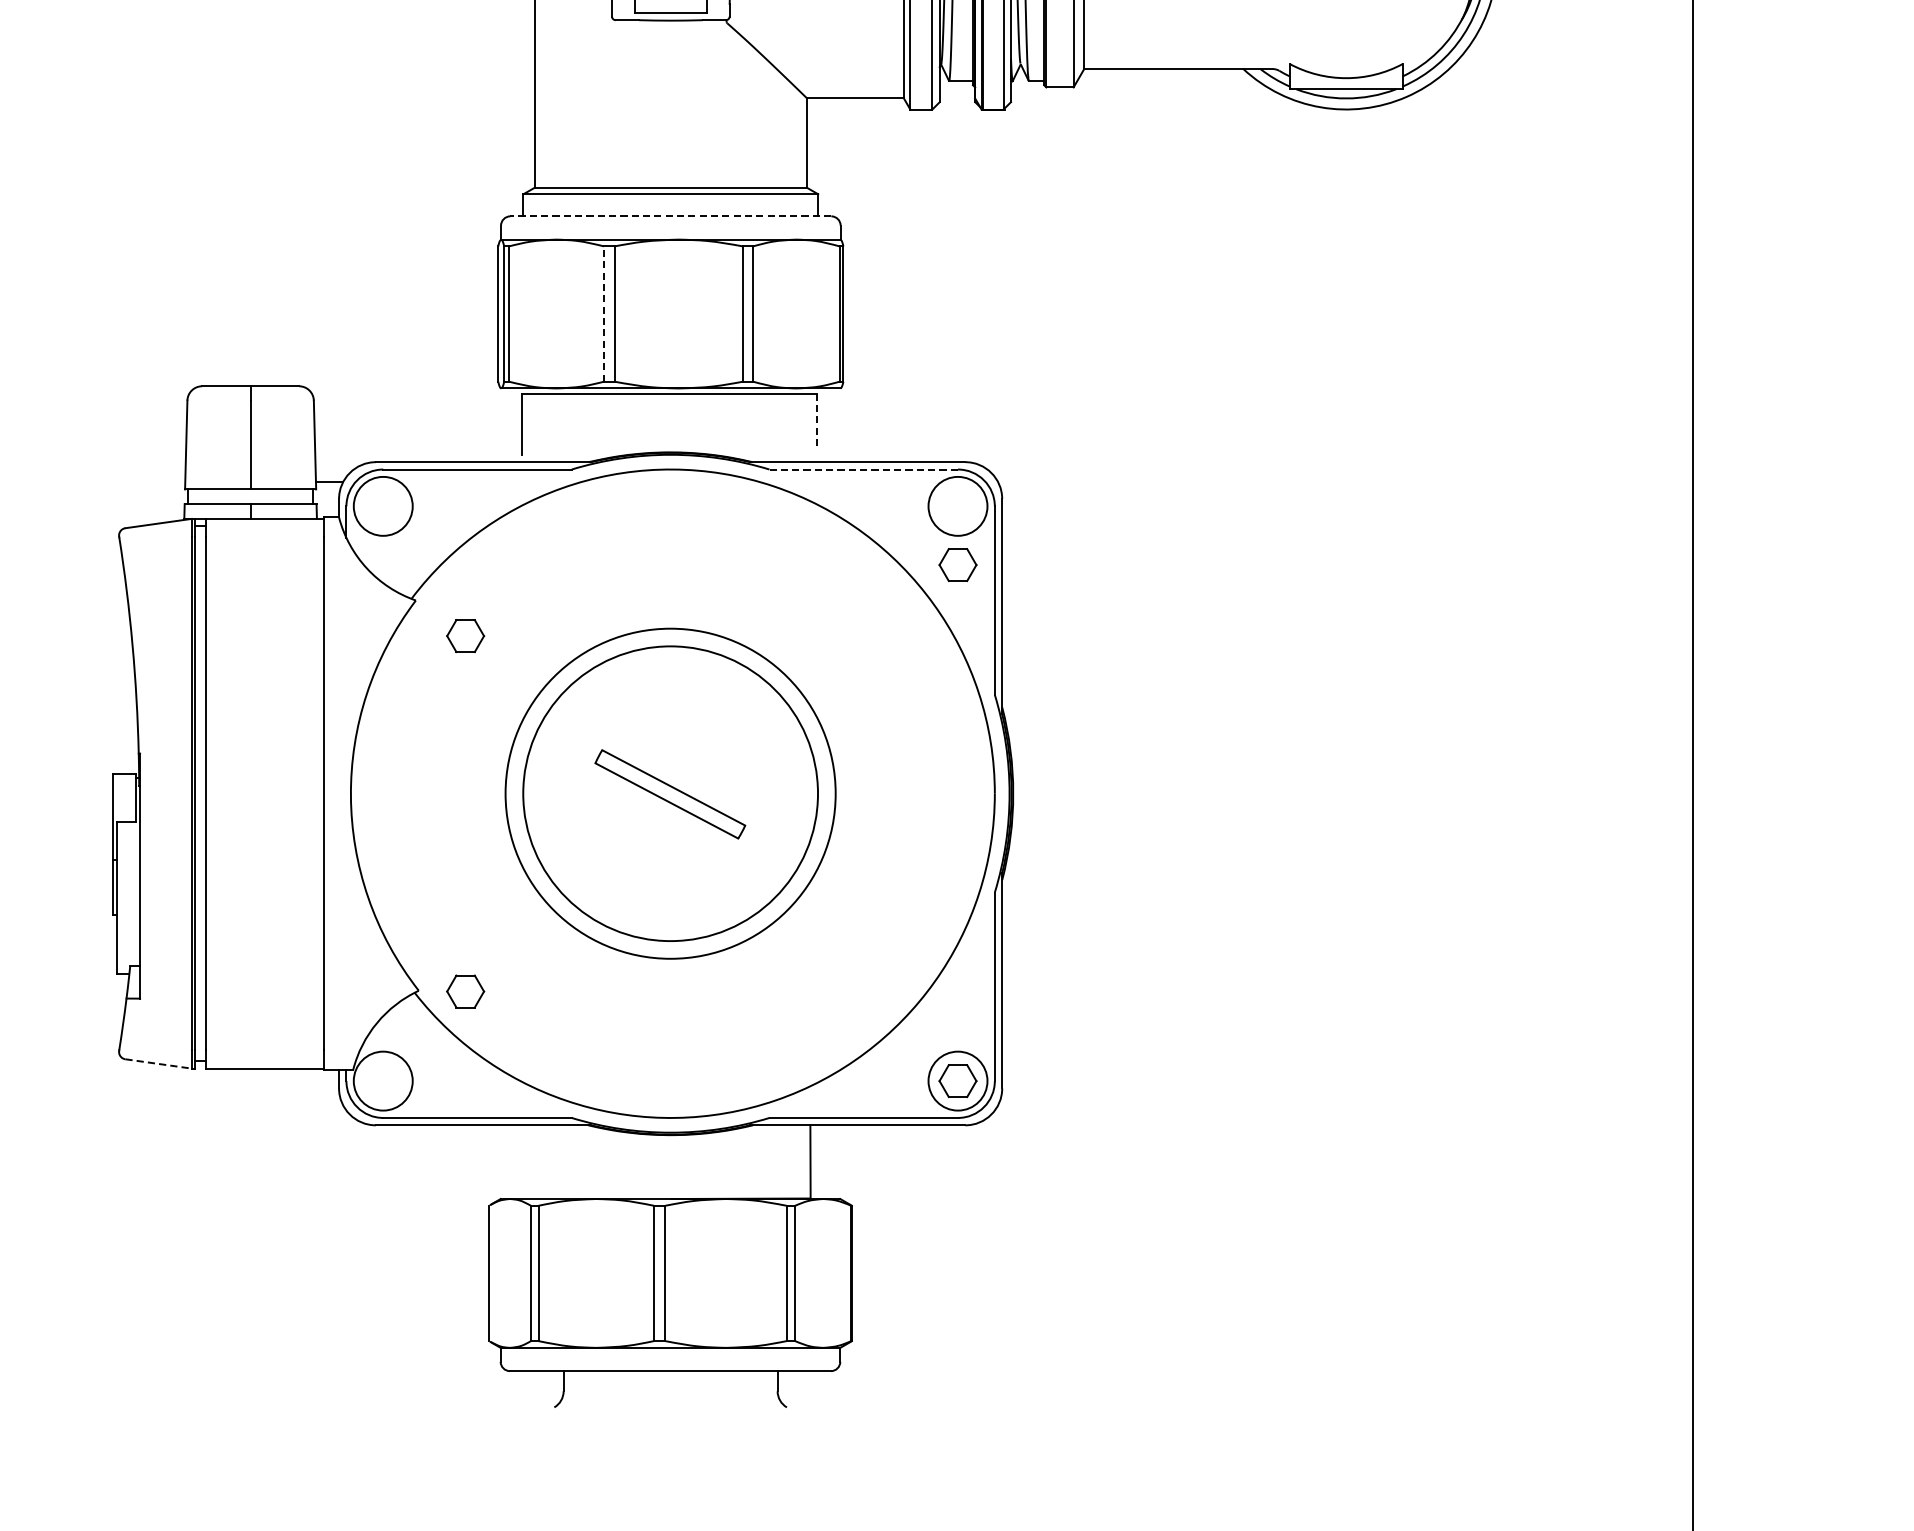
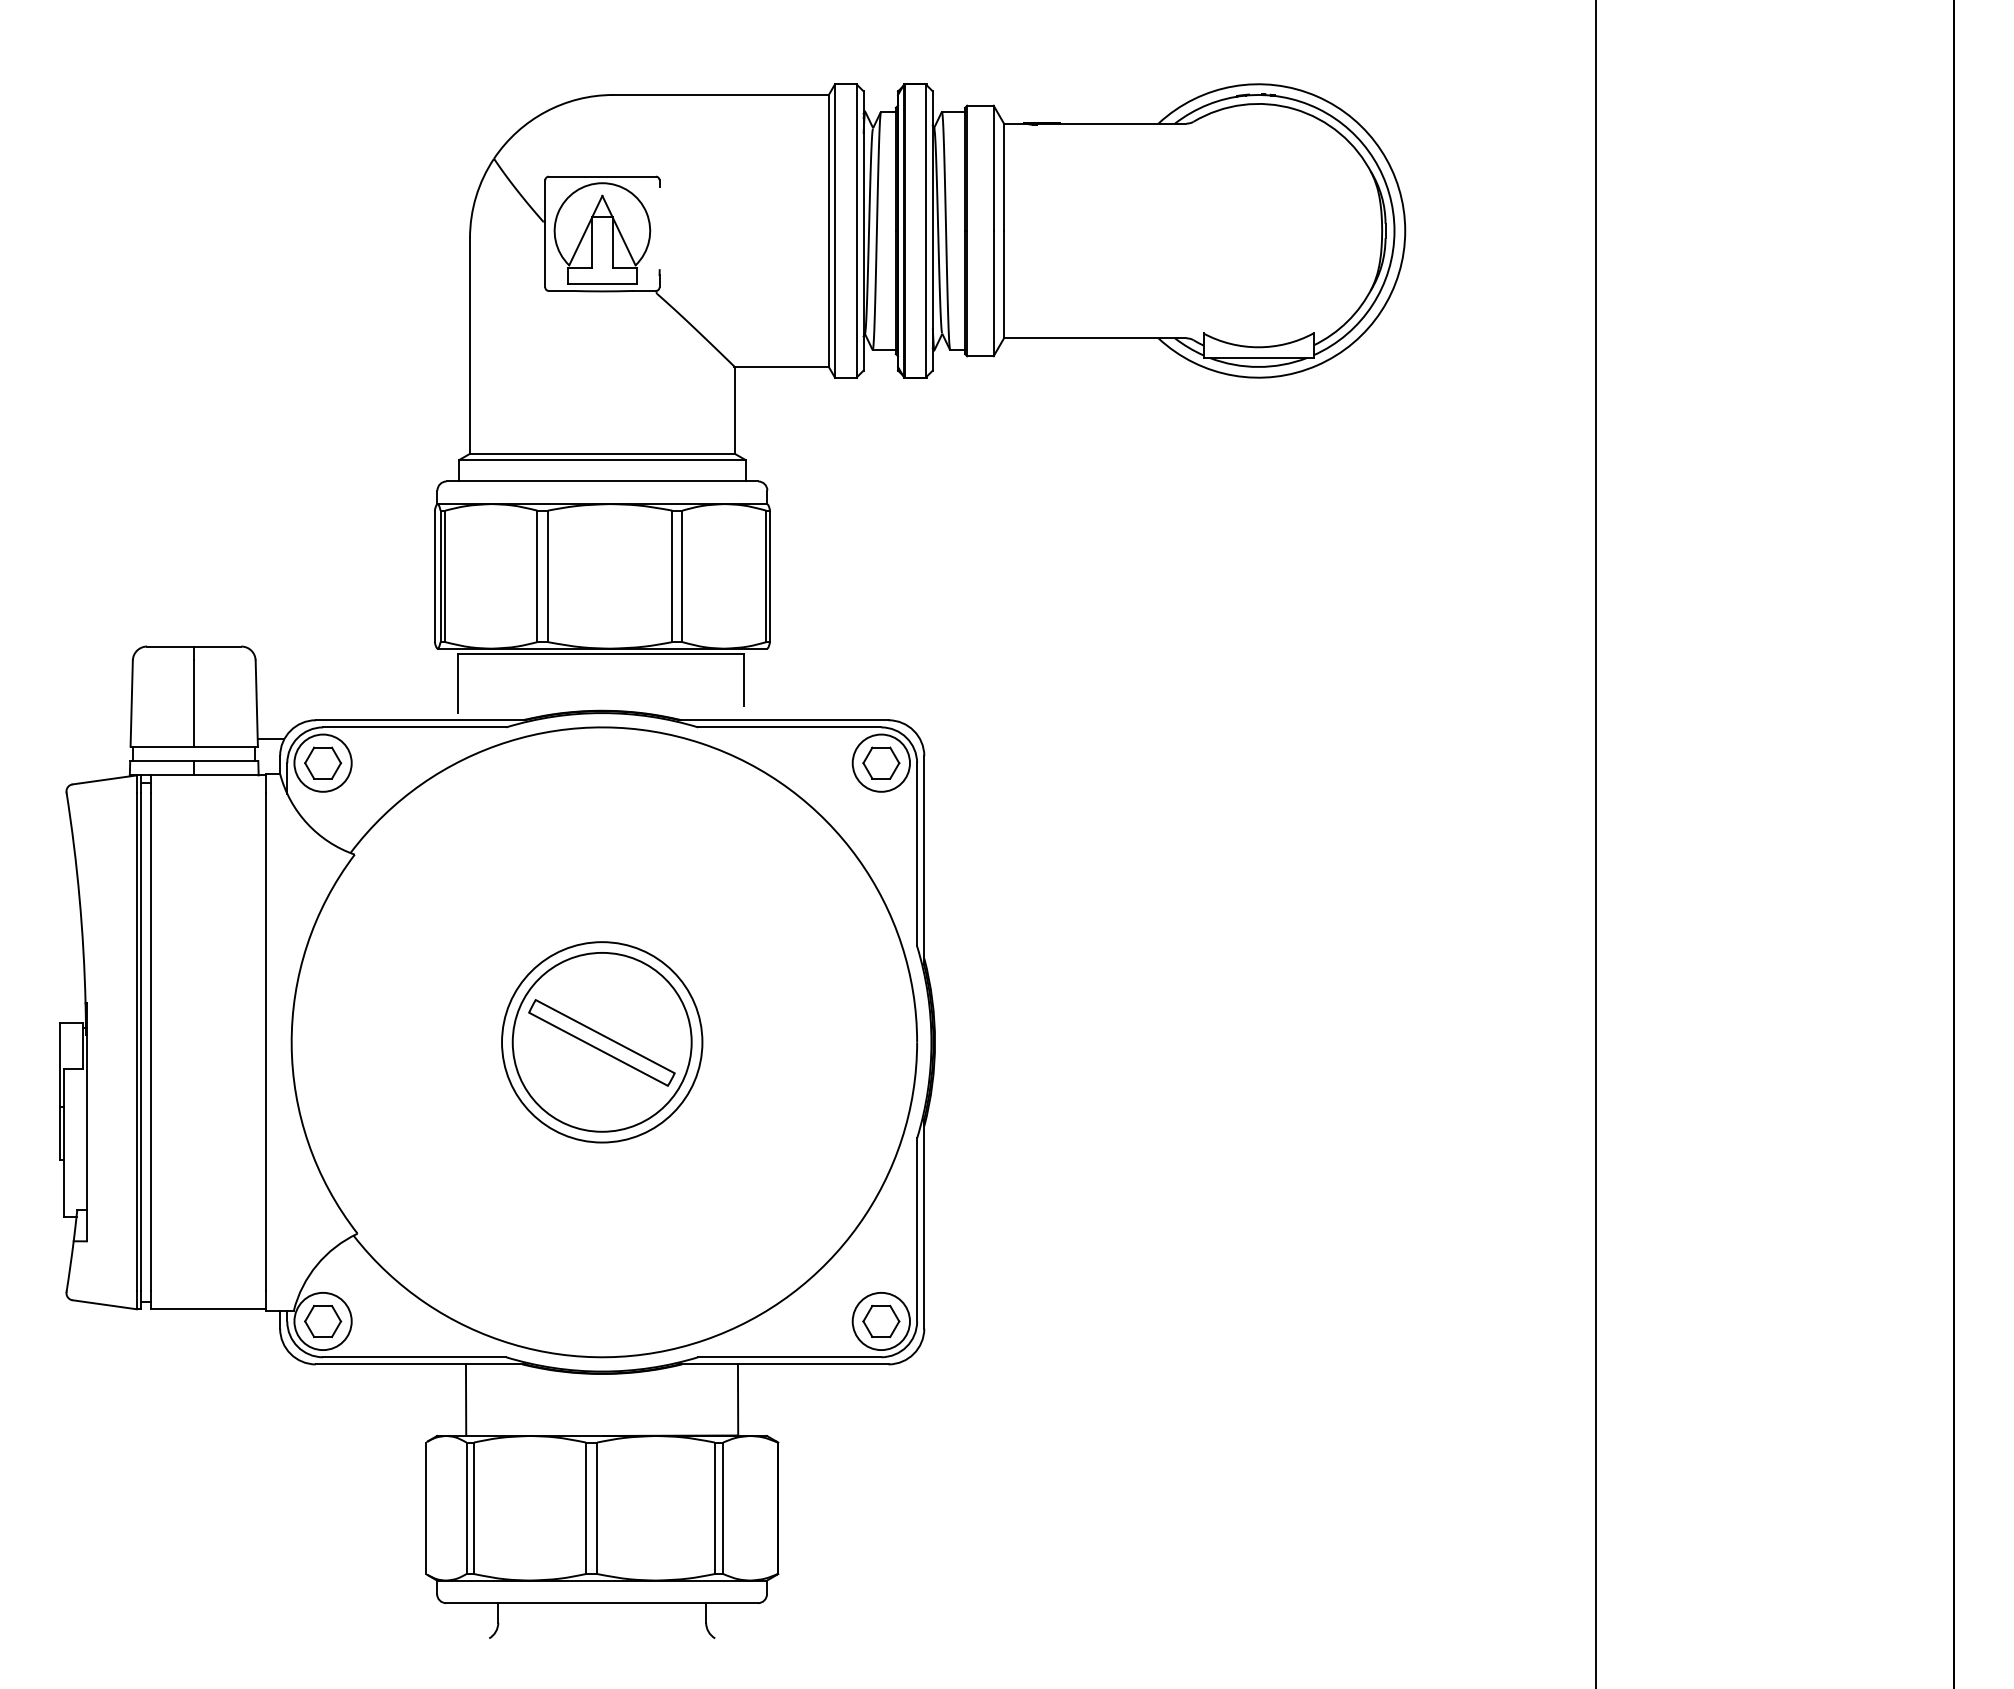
line: (670, 216) -> (602, 481), dashed -> solid
line: (604, 314) -> (537, 576), dashed -> solid
line: (817, 421) -> (744, 680), dashed -> solid
line: (863, 469) -> (789, 727), dashed -> solid
part: (958, 564) -> (881, 762), moved
part: (466, 635) -> (323, 762), moved
circle: (669, 792) -> (601, 1041), size x0.62
circle: (670, 793) -> (602, 1042), size x0.62
part: (466, 991) -> (323, 1321), moved
line: (159, 1063) -> (105, 1304), dashed -> solid
line: (529, 1161) -> (465, 1399), added

